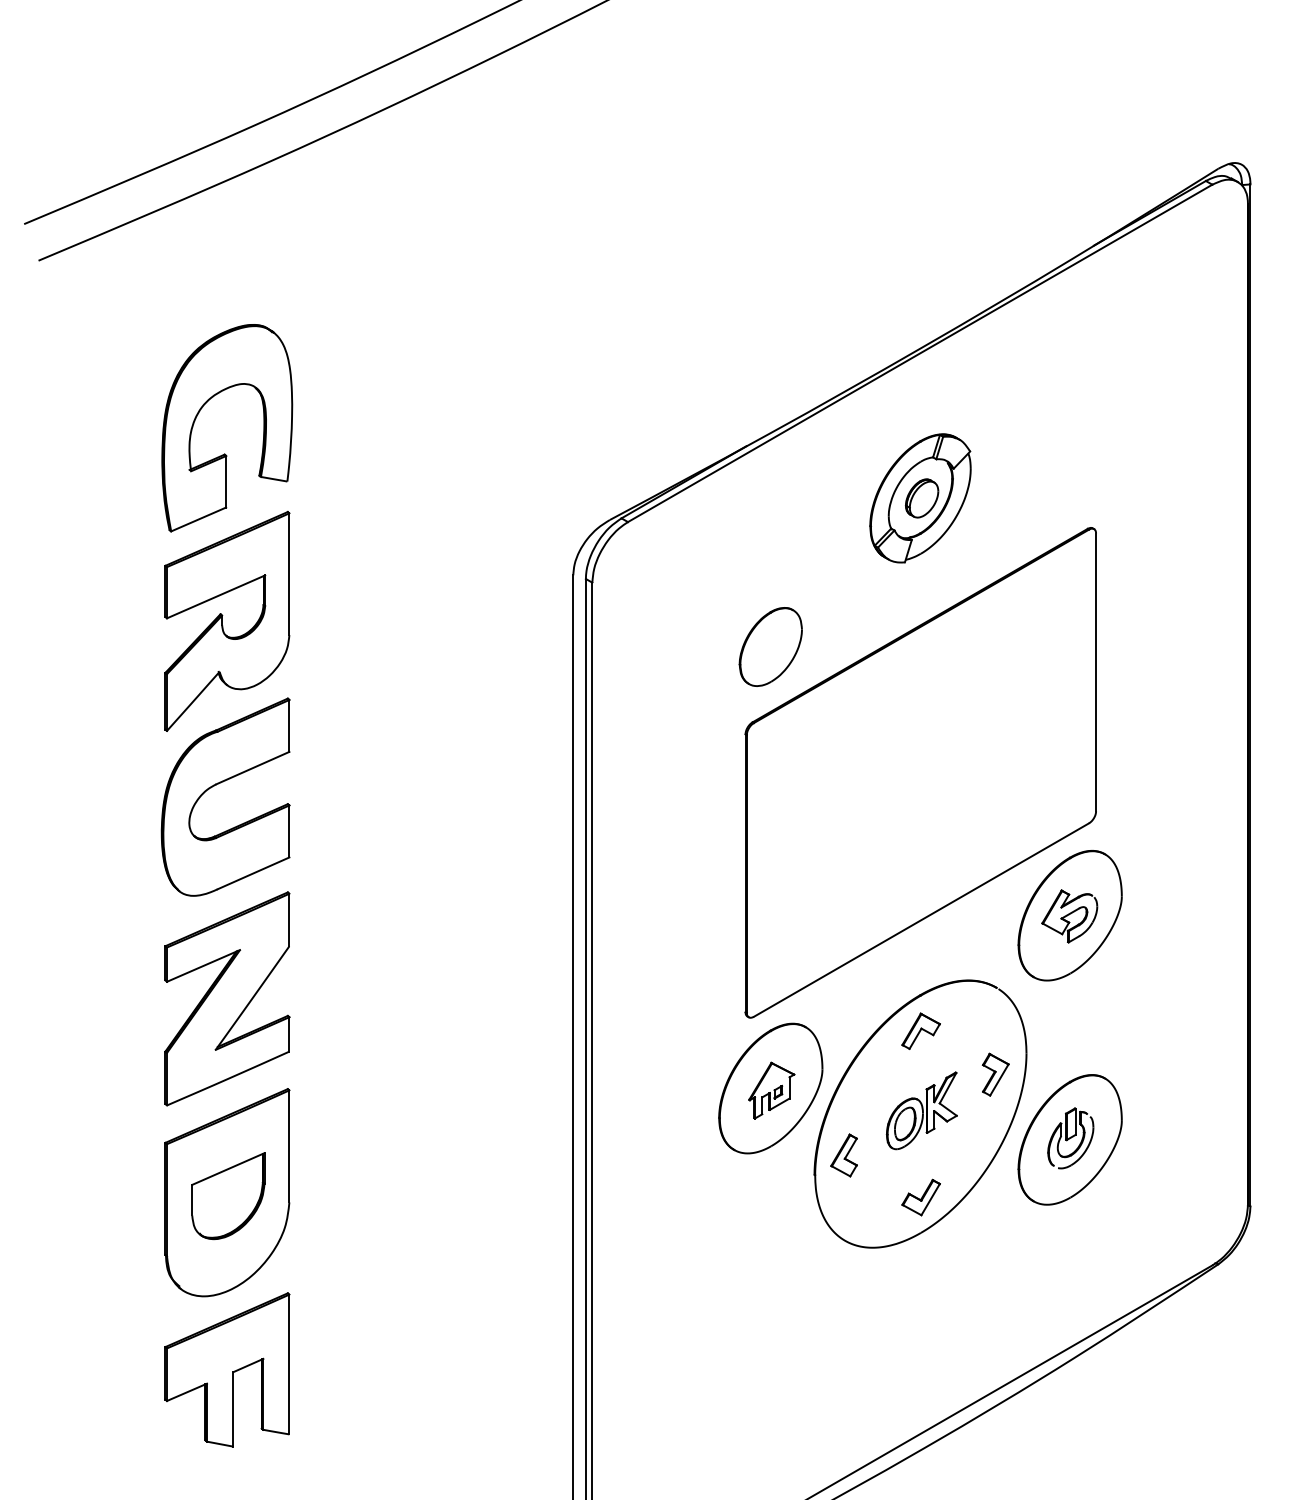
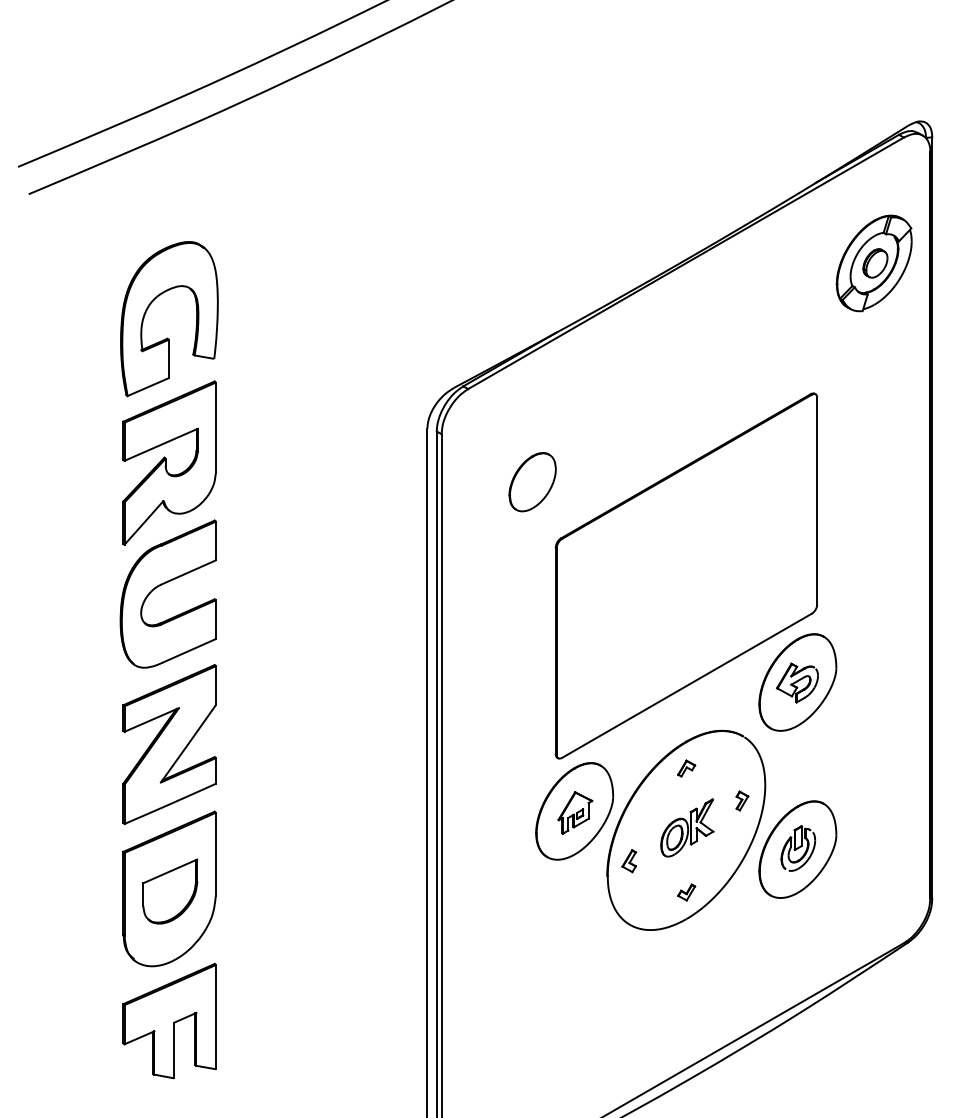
part: (919, 498) -> (873, 263), moved
part: (770, 647) -> (532, 482), moved
part: (920, 1031) -> (686, 768), size x0.6
part: (995, 1073) -> (742, 800), size x0.6
part: (843, 1154) -> (628, 860), size x0.7
part: (920, 1197) -> (686, 892), size x0.6

